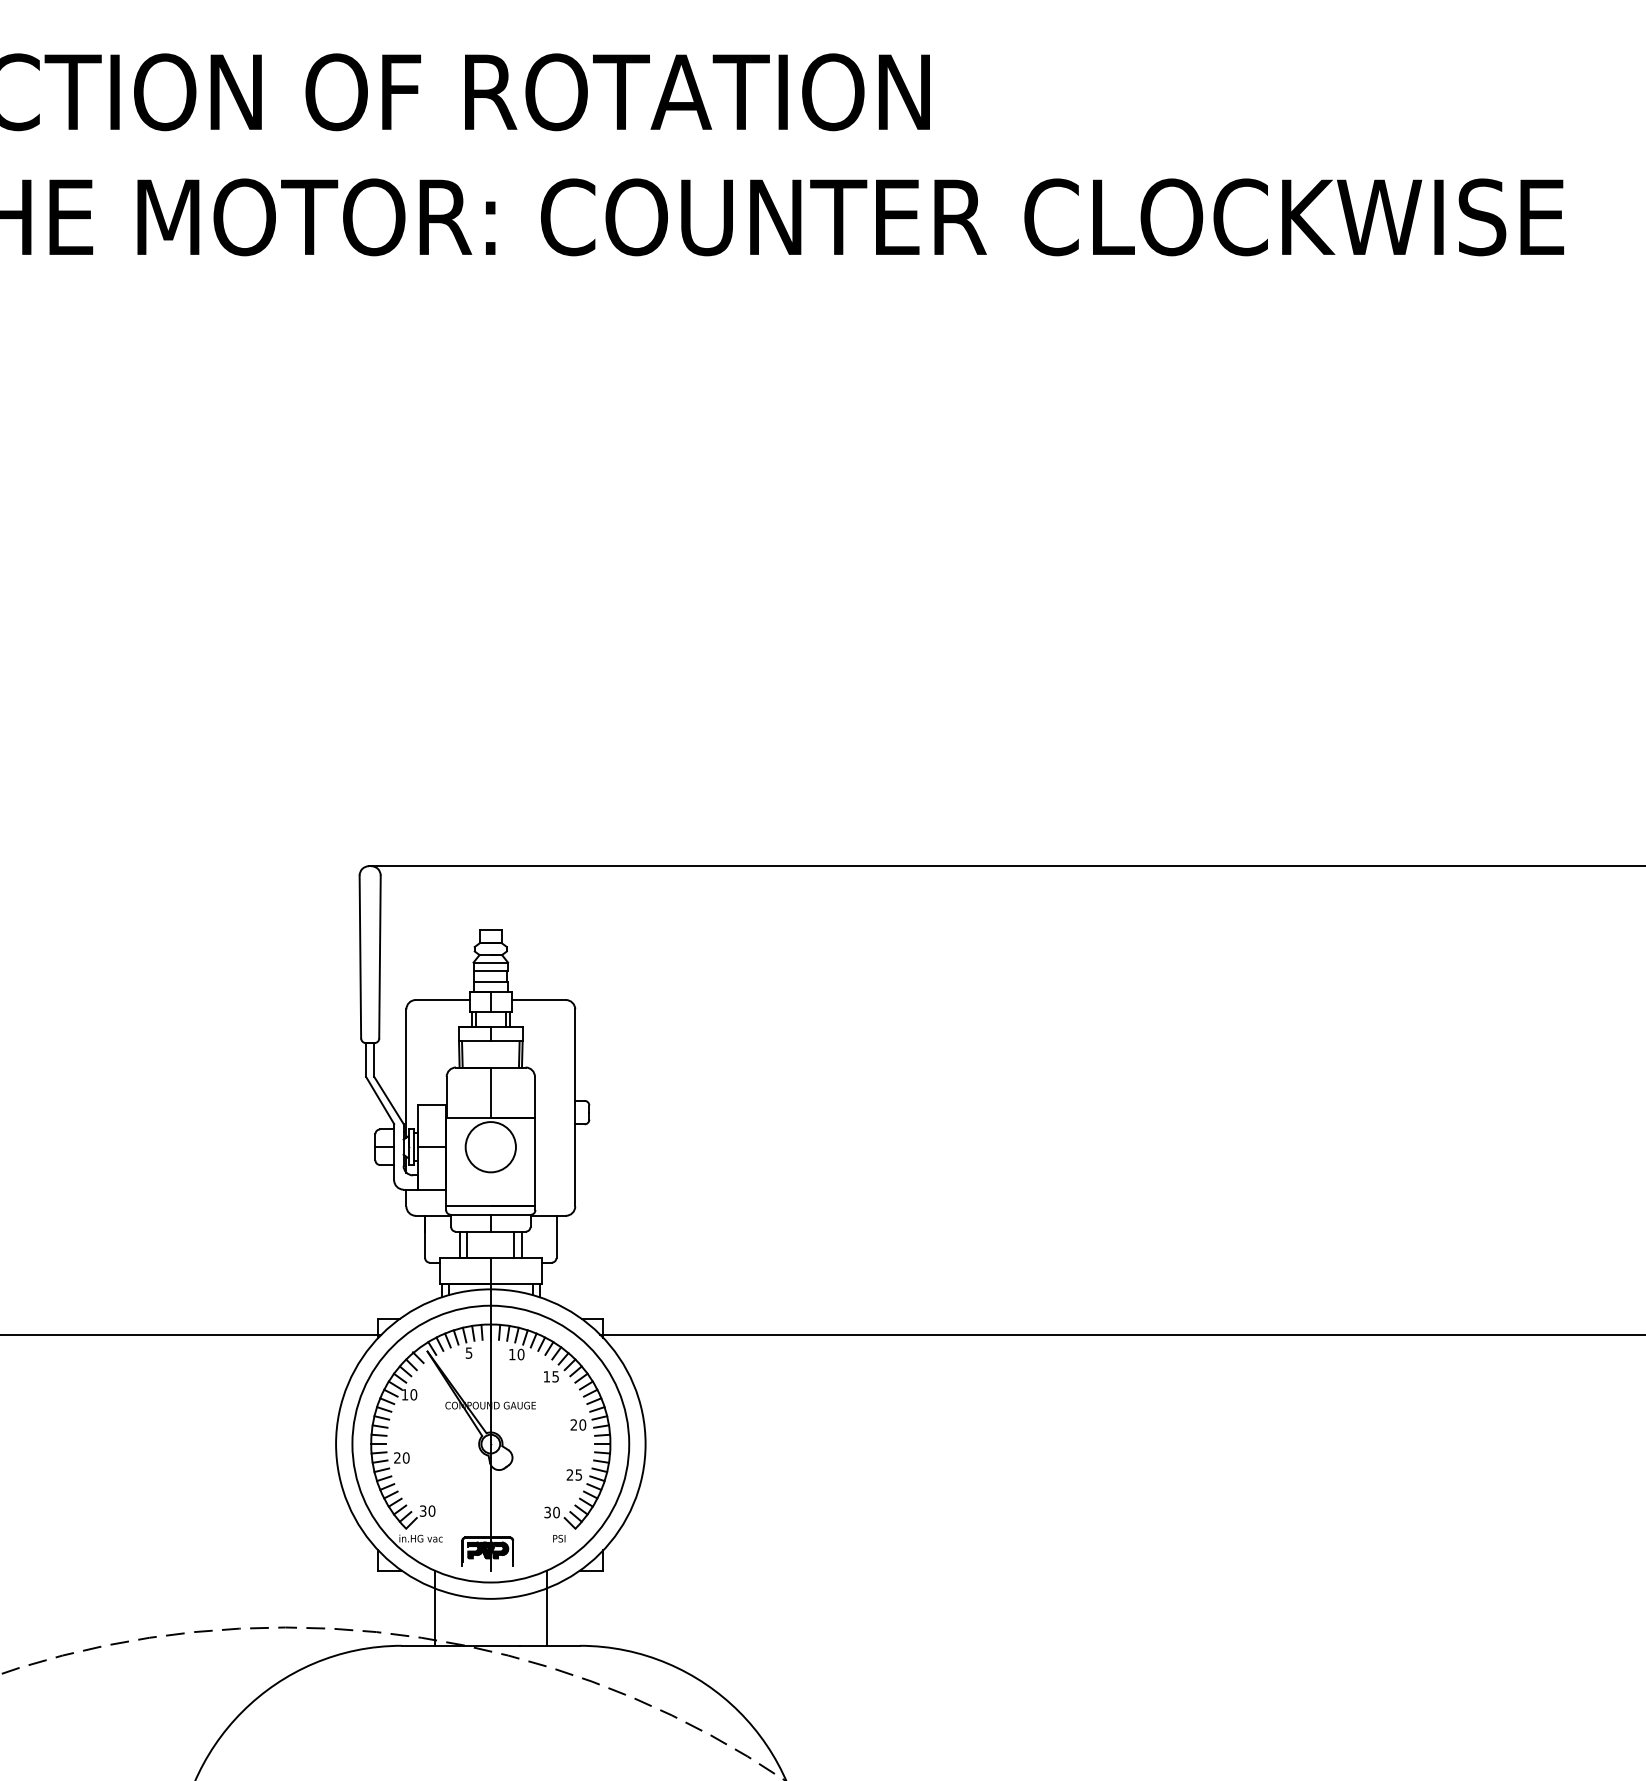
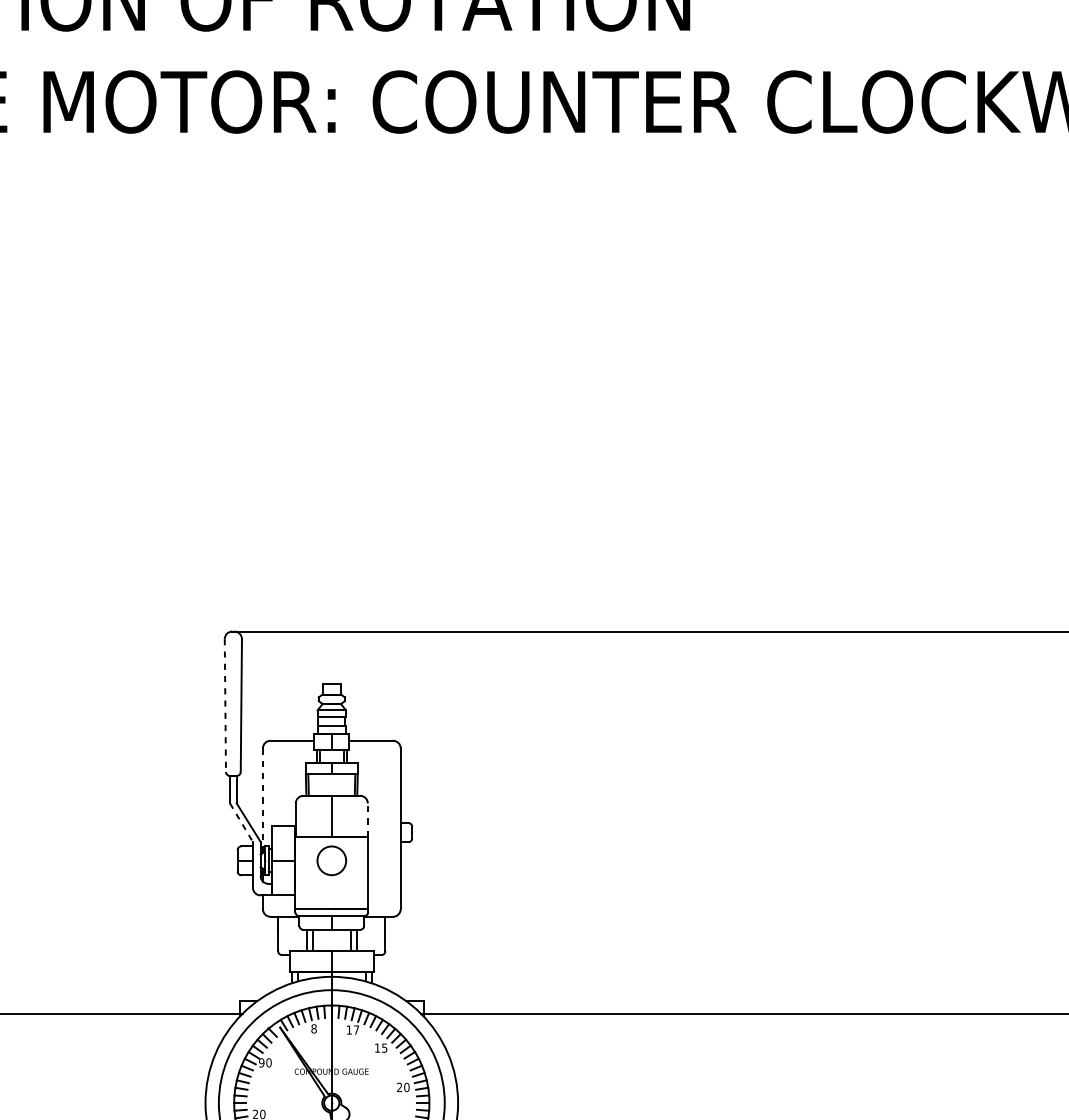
line: (360, 957) -> (225, 706), solid -> dashed
line: (406, 1074) -> (263, 801), solid -> dashed
line: (534, 1096) -> (367, 819), solid -> dashed
line: (380, 1100) -> (241, 822), solid -> dashed
circle: (490, 1147) -> (331, 861), size x0.7
text: (468, 1352) -> (313, 1028), 5 -> 8
text: (520, 1354) -> (356, 1029), 10 -> 17
text: (404, 1394) -> (261, 1062), 10 -> 90

